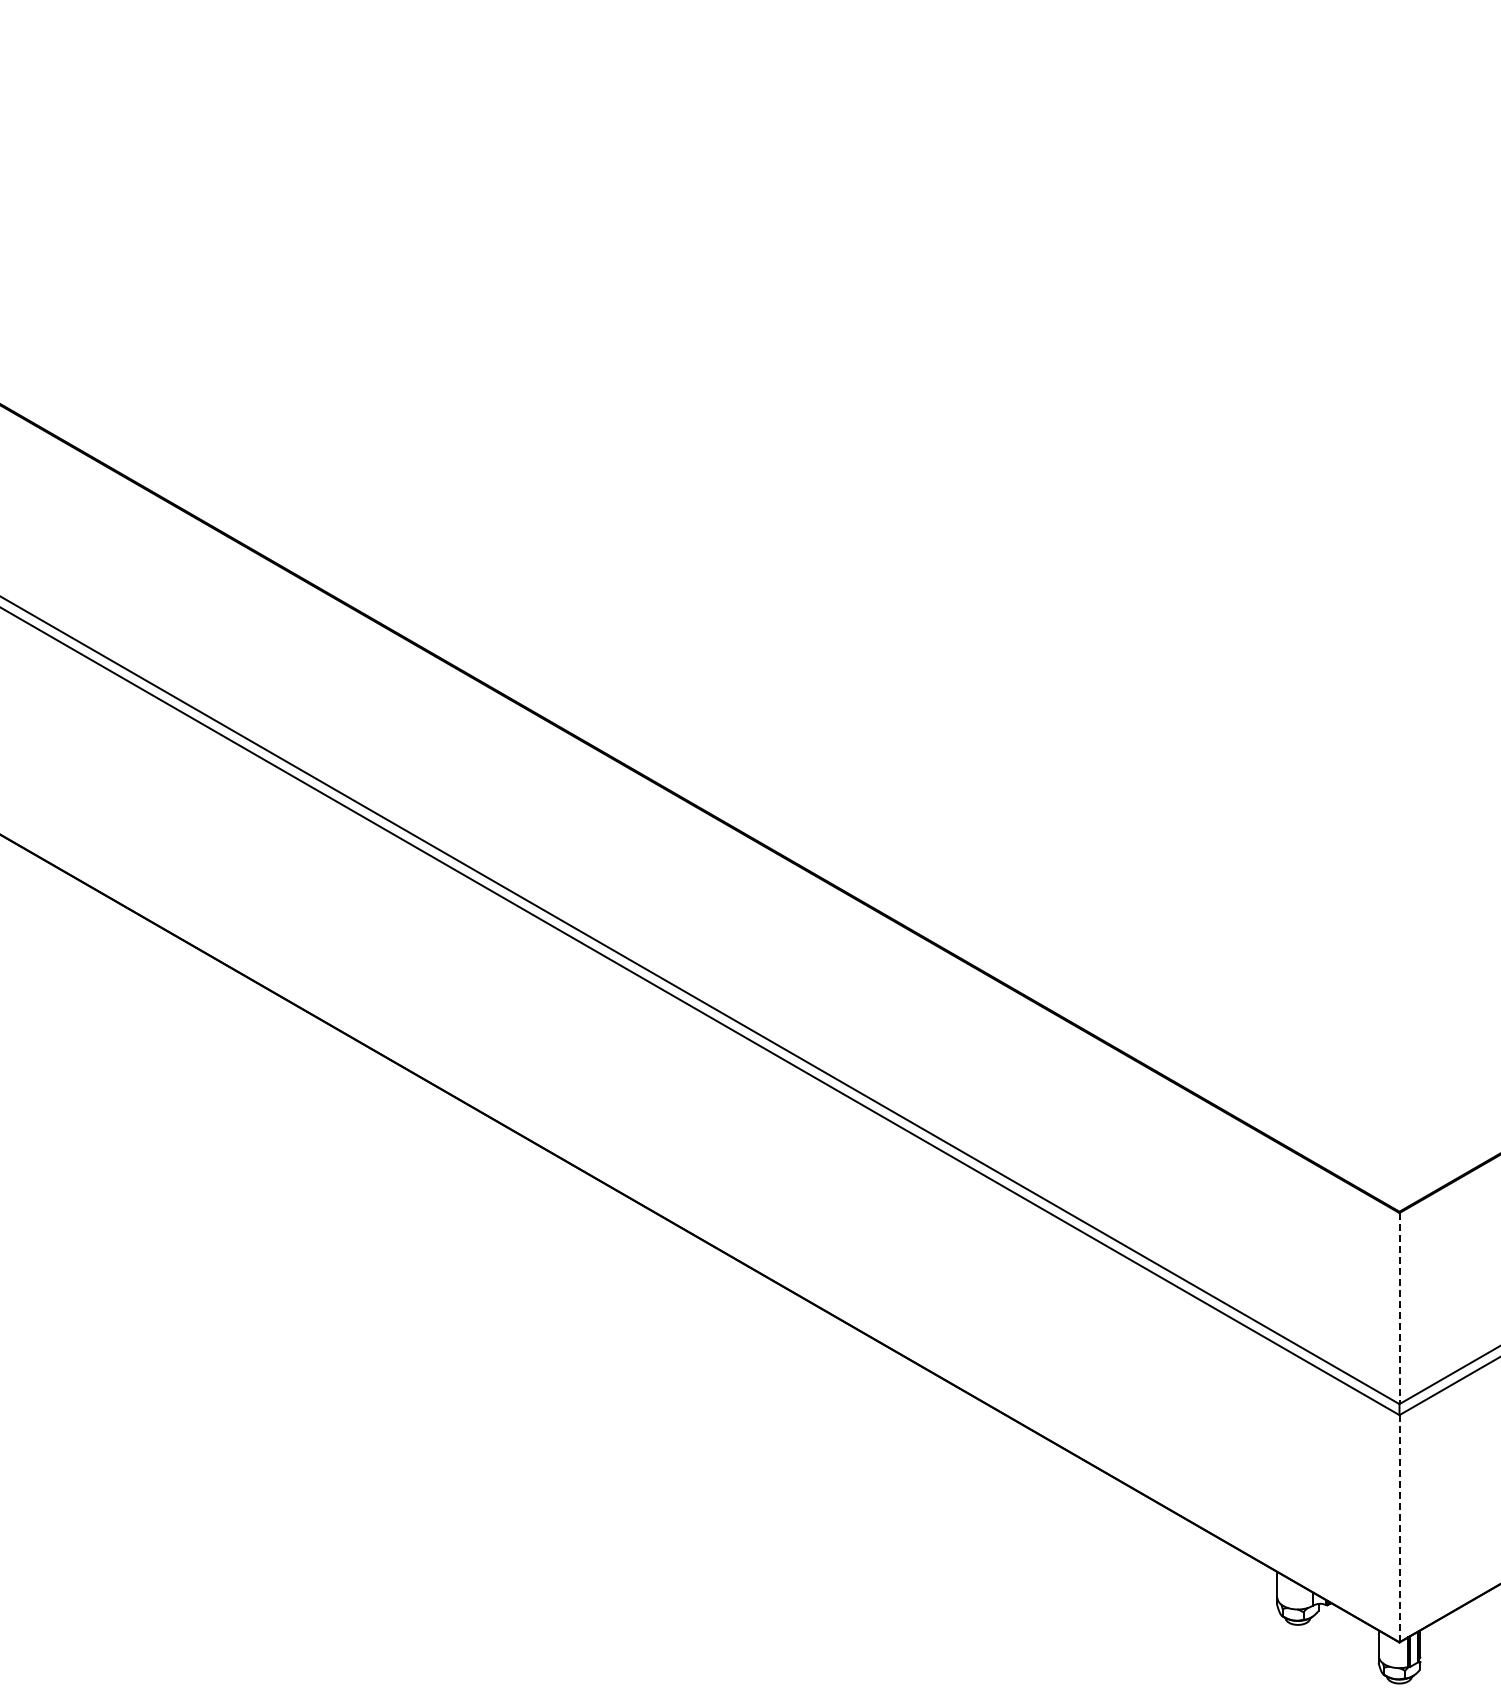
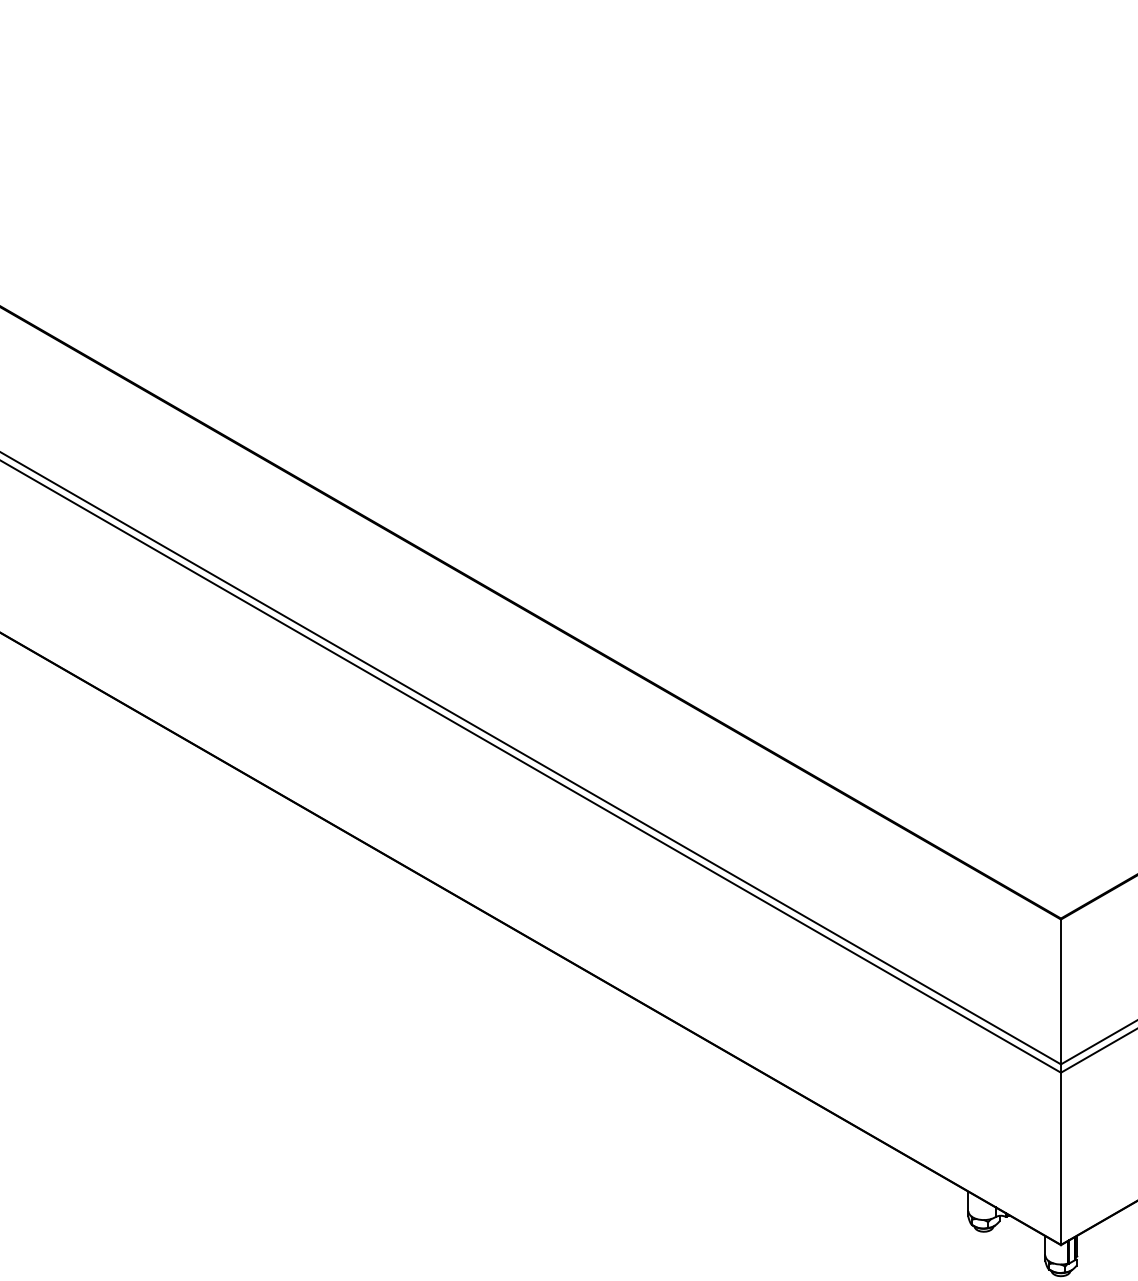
line: (1399, 1308) -> (1061, 991), dashed -> solid
line: (1399, 1528) -> (1061, 1158), dashed -> solid

